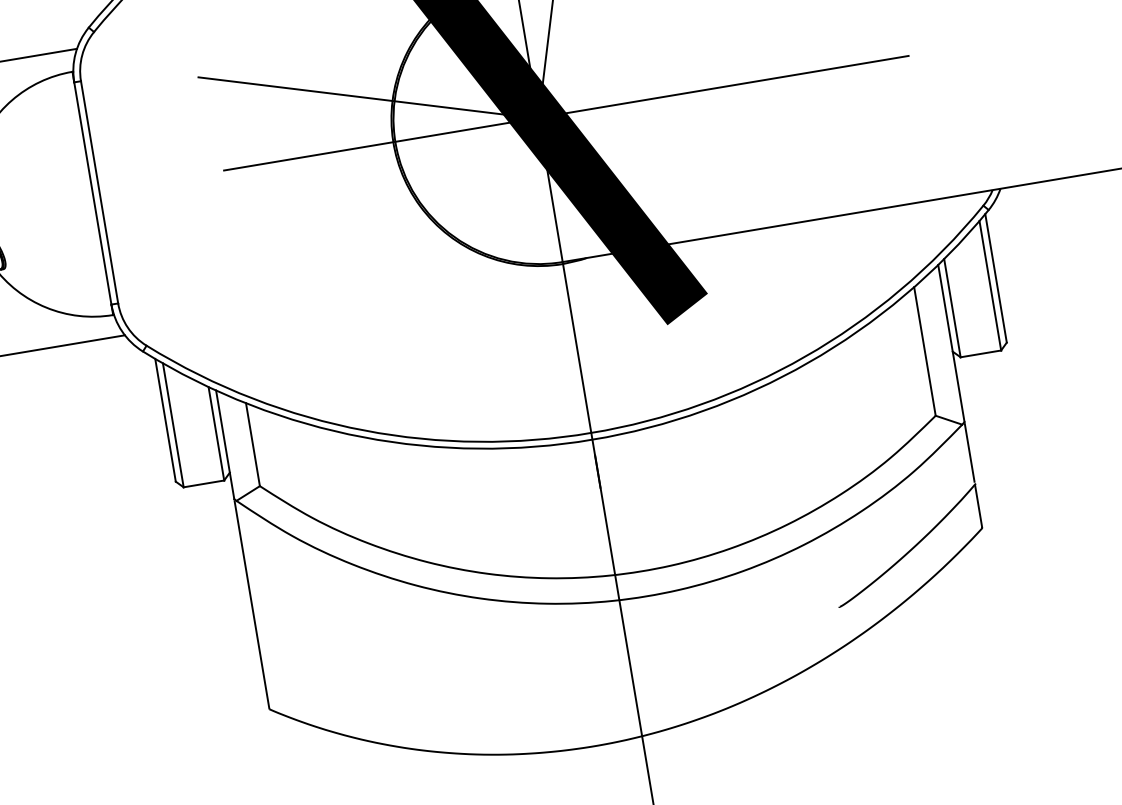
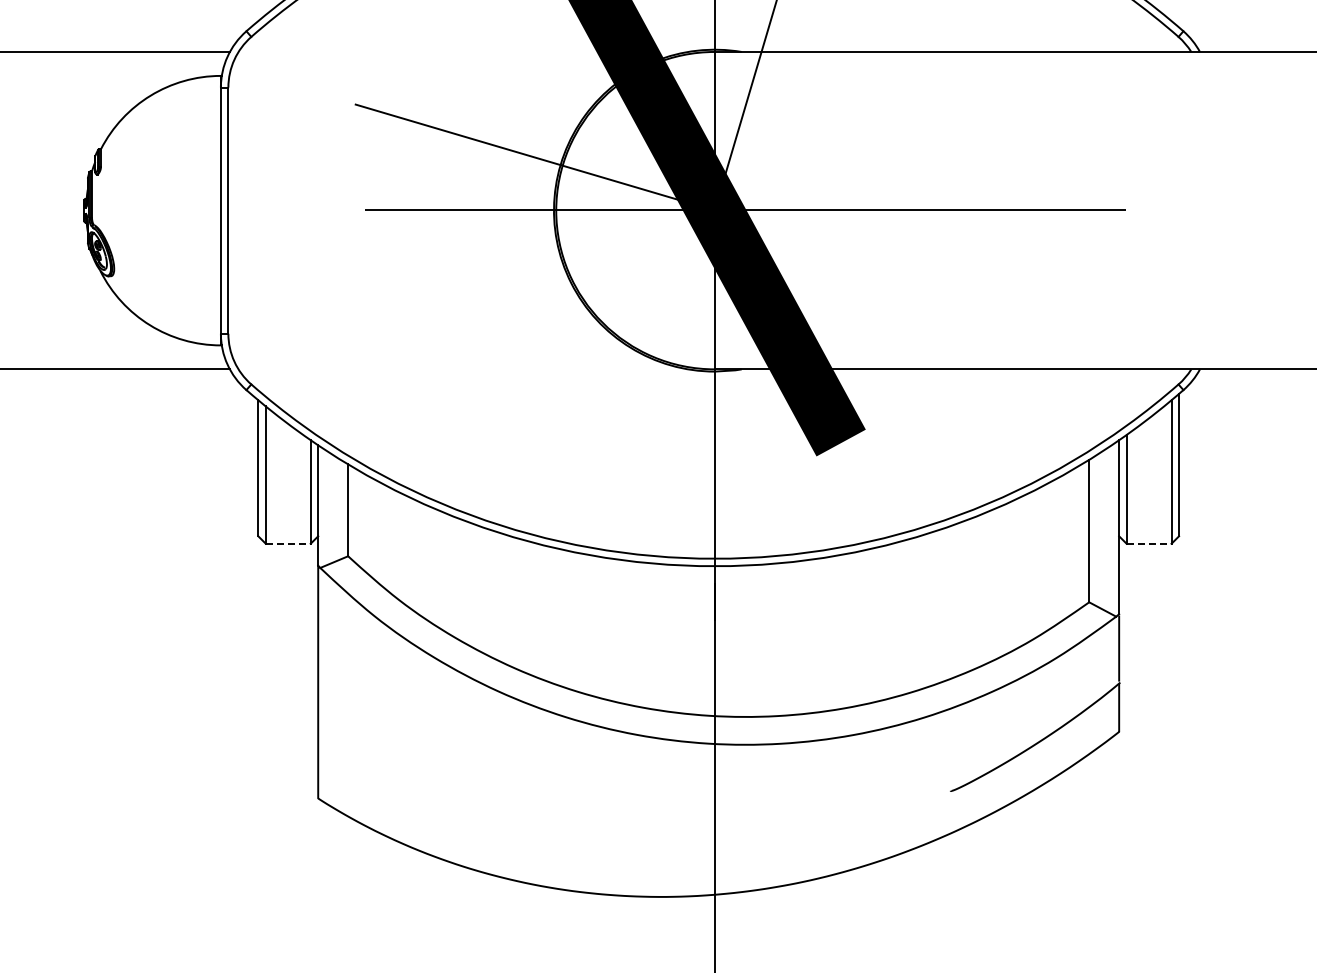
line: (981, 353) -> (1149, 543), solid -> dashed
line: (204, 483) -> (288, 543), solid -> dashed

